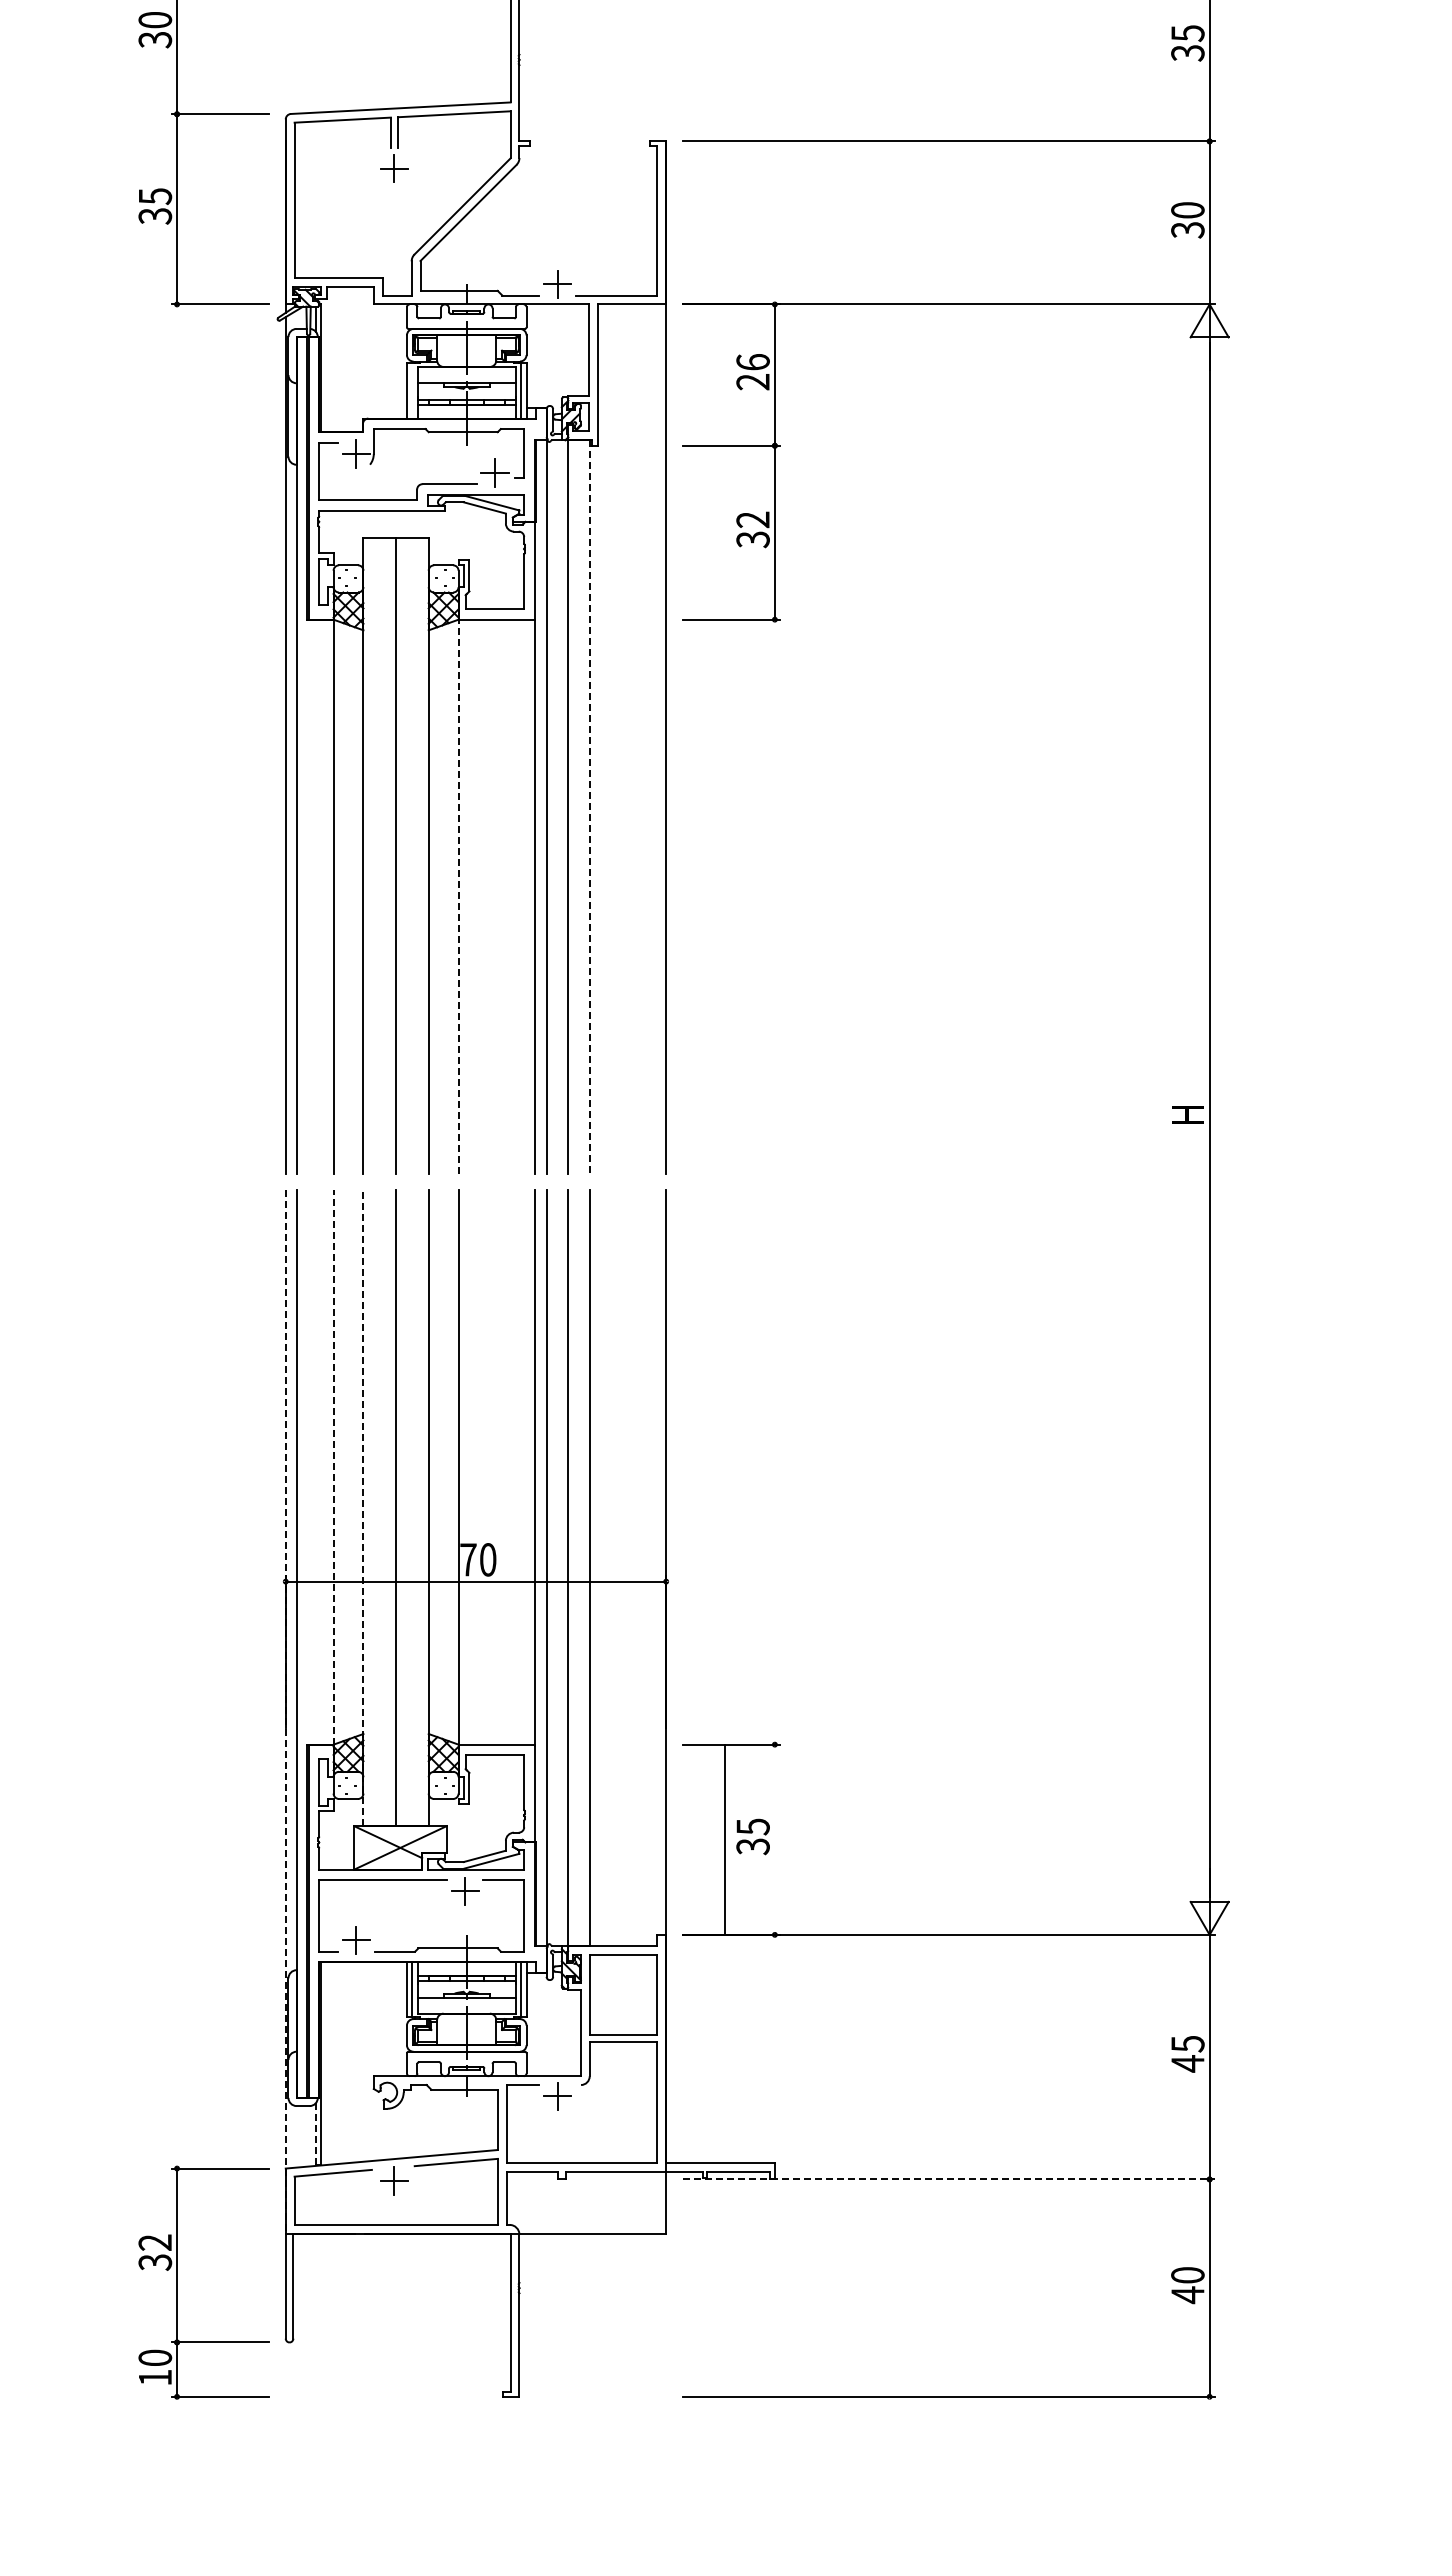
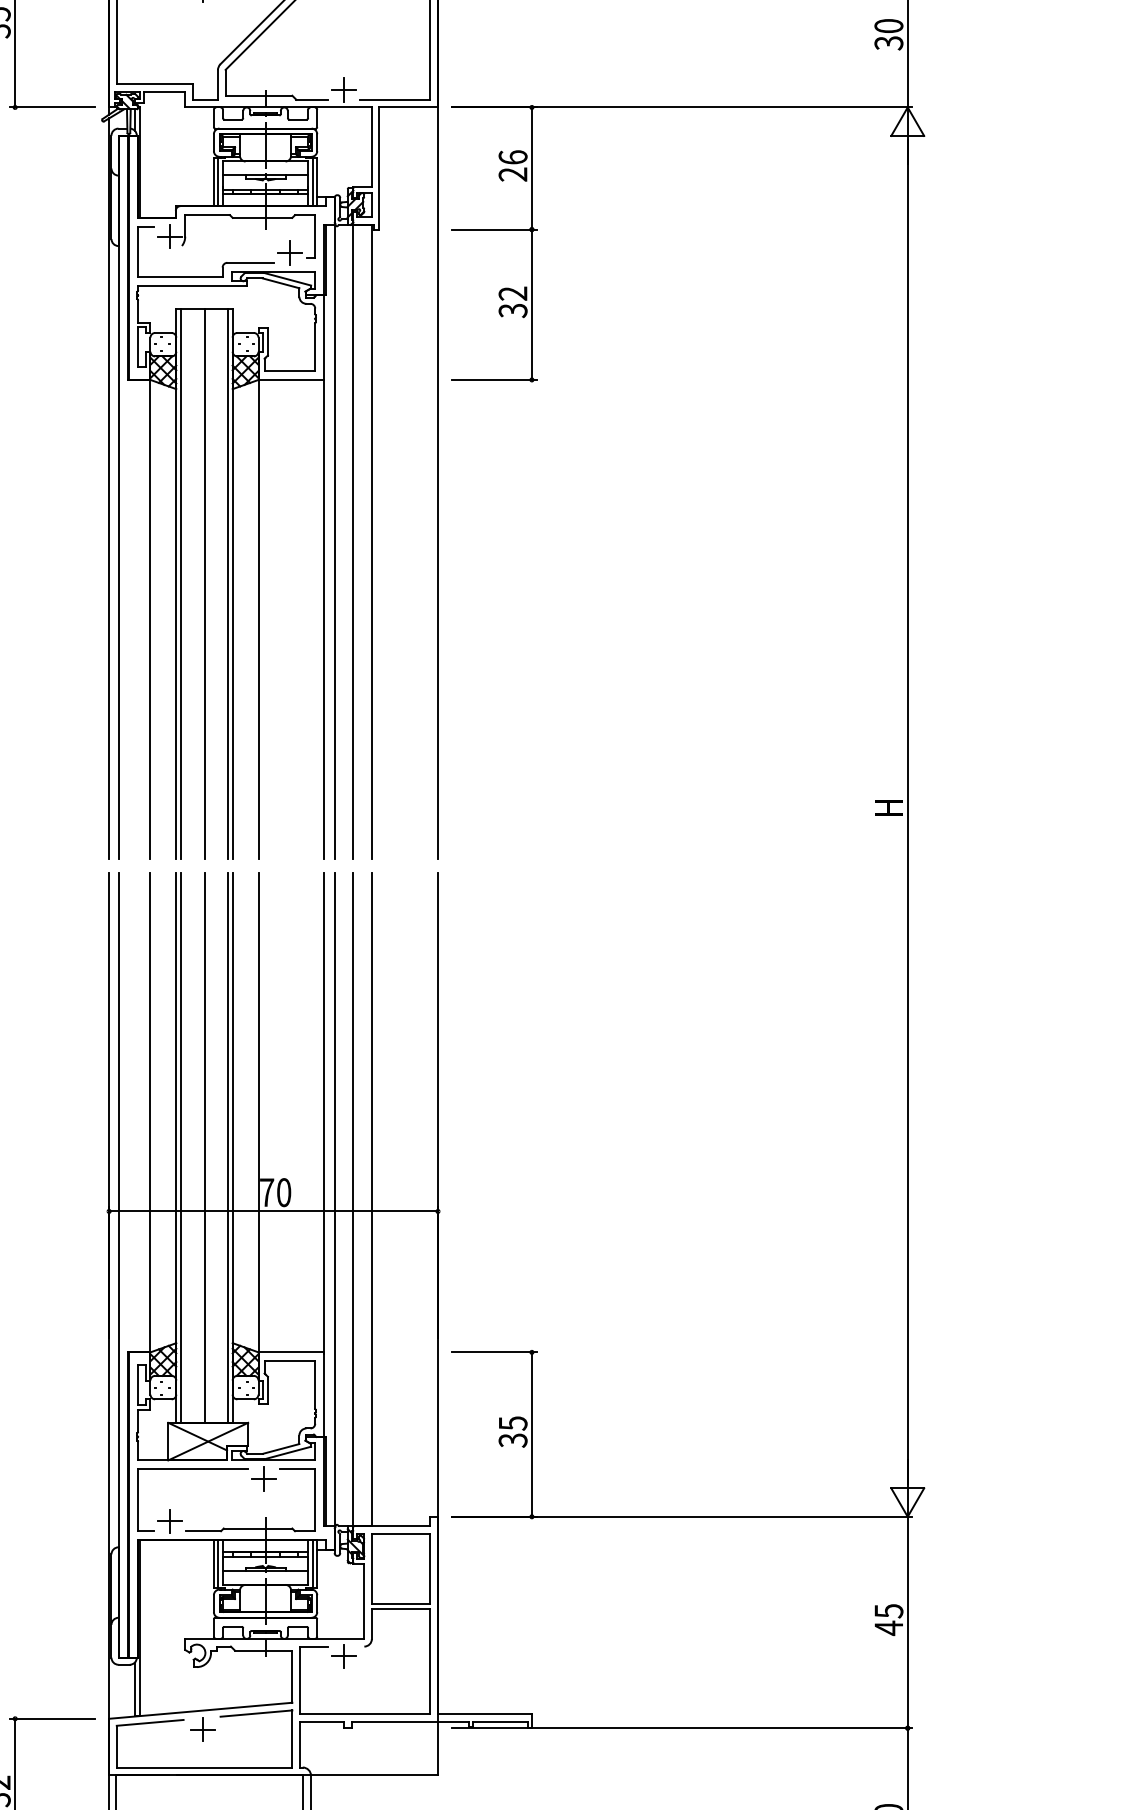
line: (412, 390) -> (218, 181), added
line: (589, 807) -> (371, 542), dashed -> solid
line: (368, 856) -> (180, 584), added
line: (423, 856) -> (228, 584), added
line: (458, 895) -> (258, 618), dashed -> solid
line: (333, 1466) -> (150, 1111), dashed -> solid
line: (363, 1508) -> (176, 1148), dashed -> solid
line: (368, 1508) -> (180, 1148), added
line: (423, 1508) -> (228, 1148), added
line: (285, 1712) -> (108, 1324), dashed -> solid
line: (724, 1839) -> (531, 1434), moved
line: (315, 2134) -> (134, 1689), dashed -> solid
line: (949, 2179) -> (682, 1728), dashed -> solid

